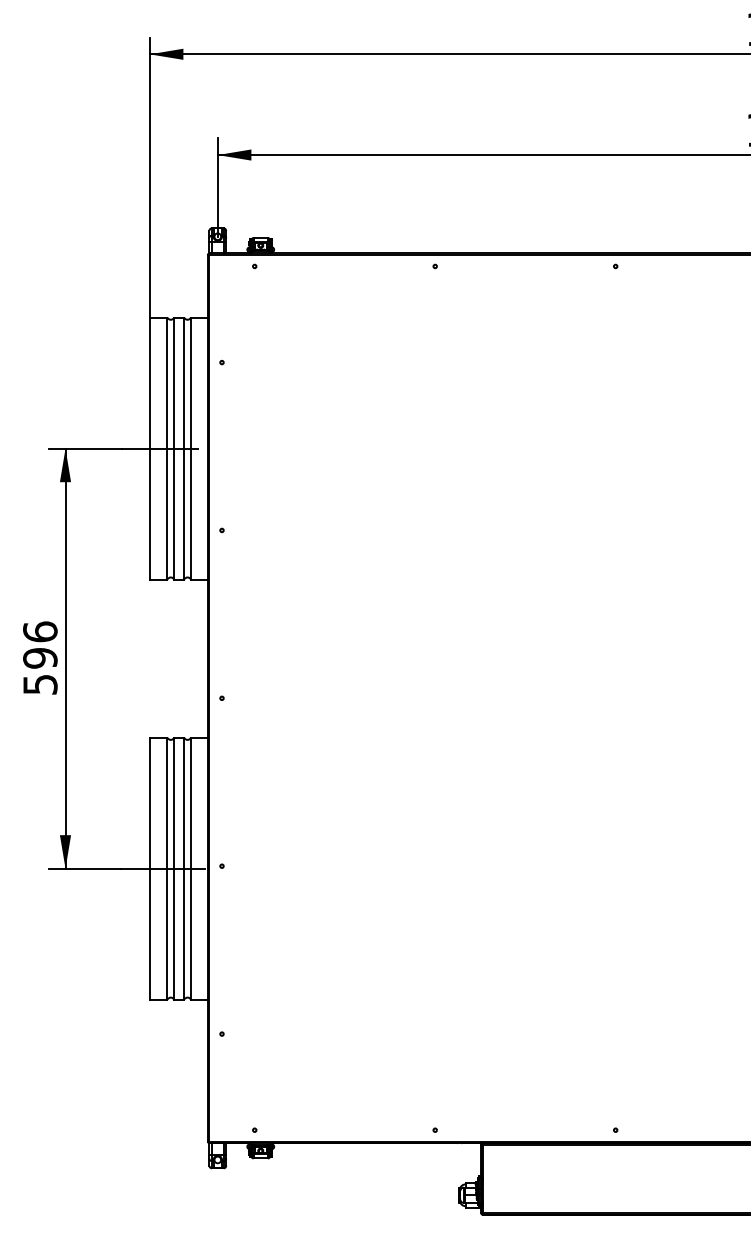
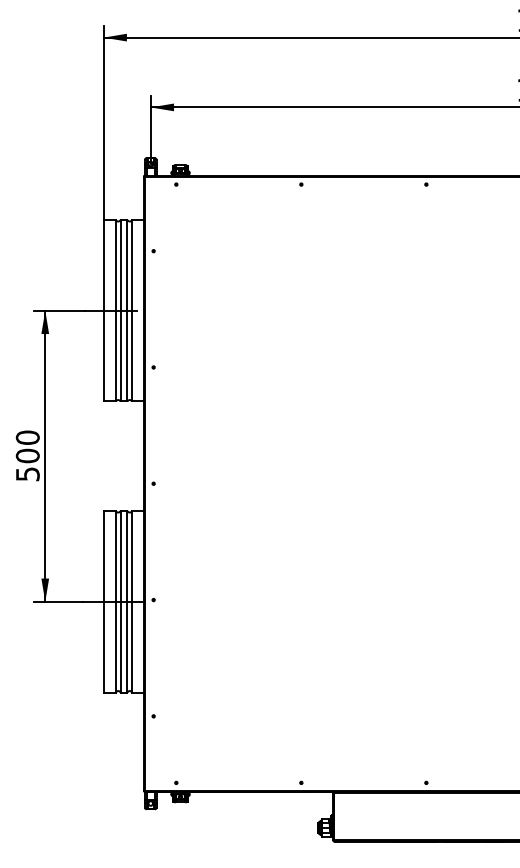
text: (39, 644) -> (27, 446), 596 -> 500

